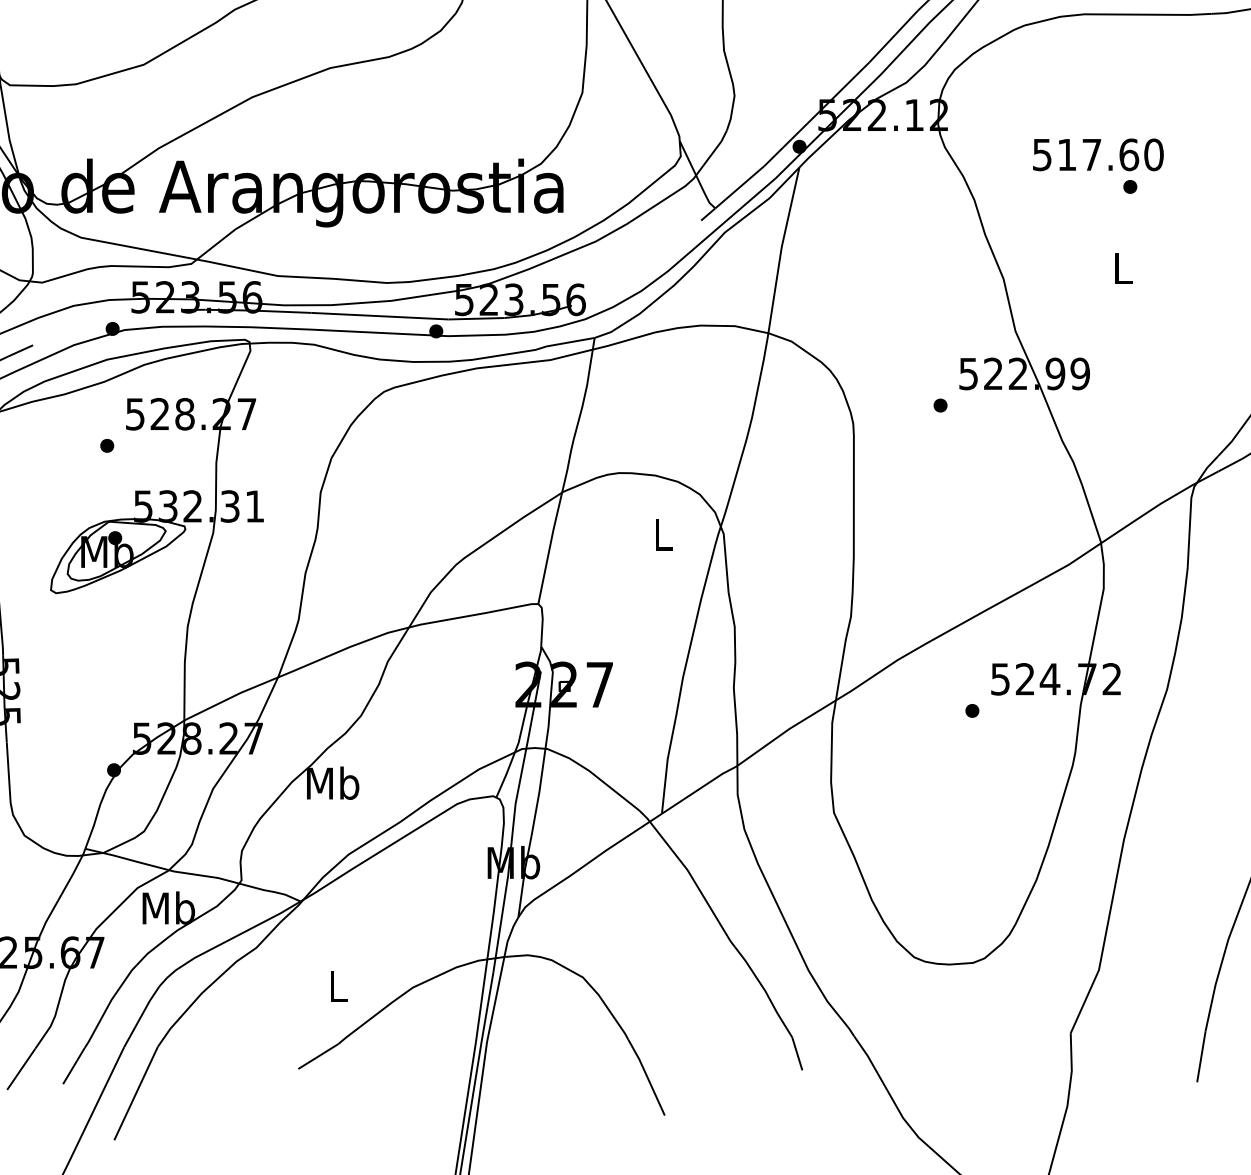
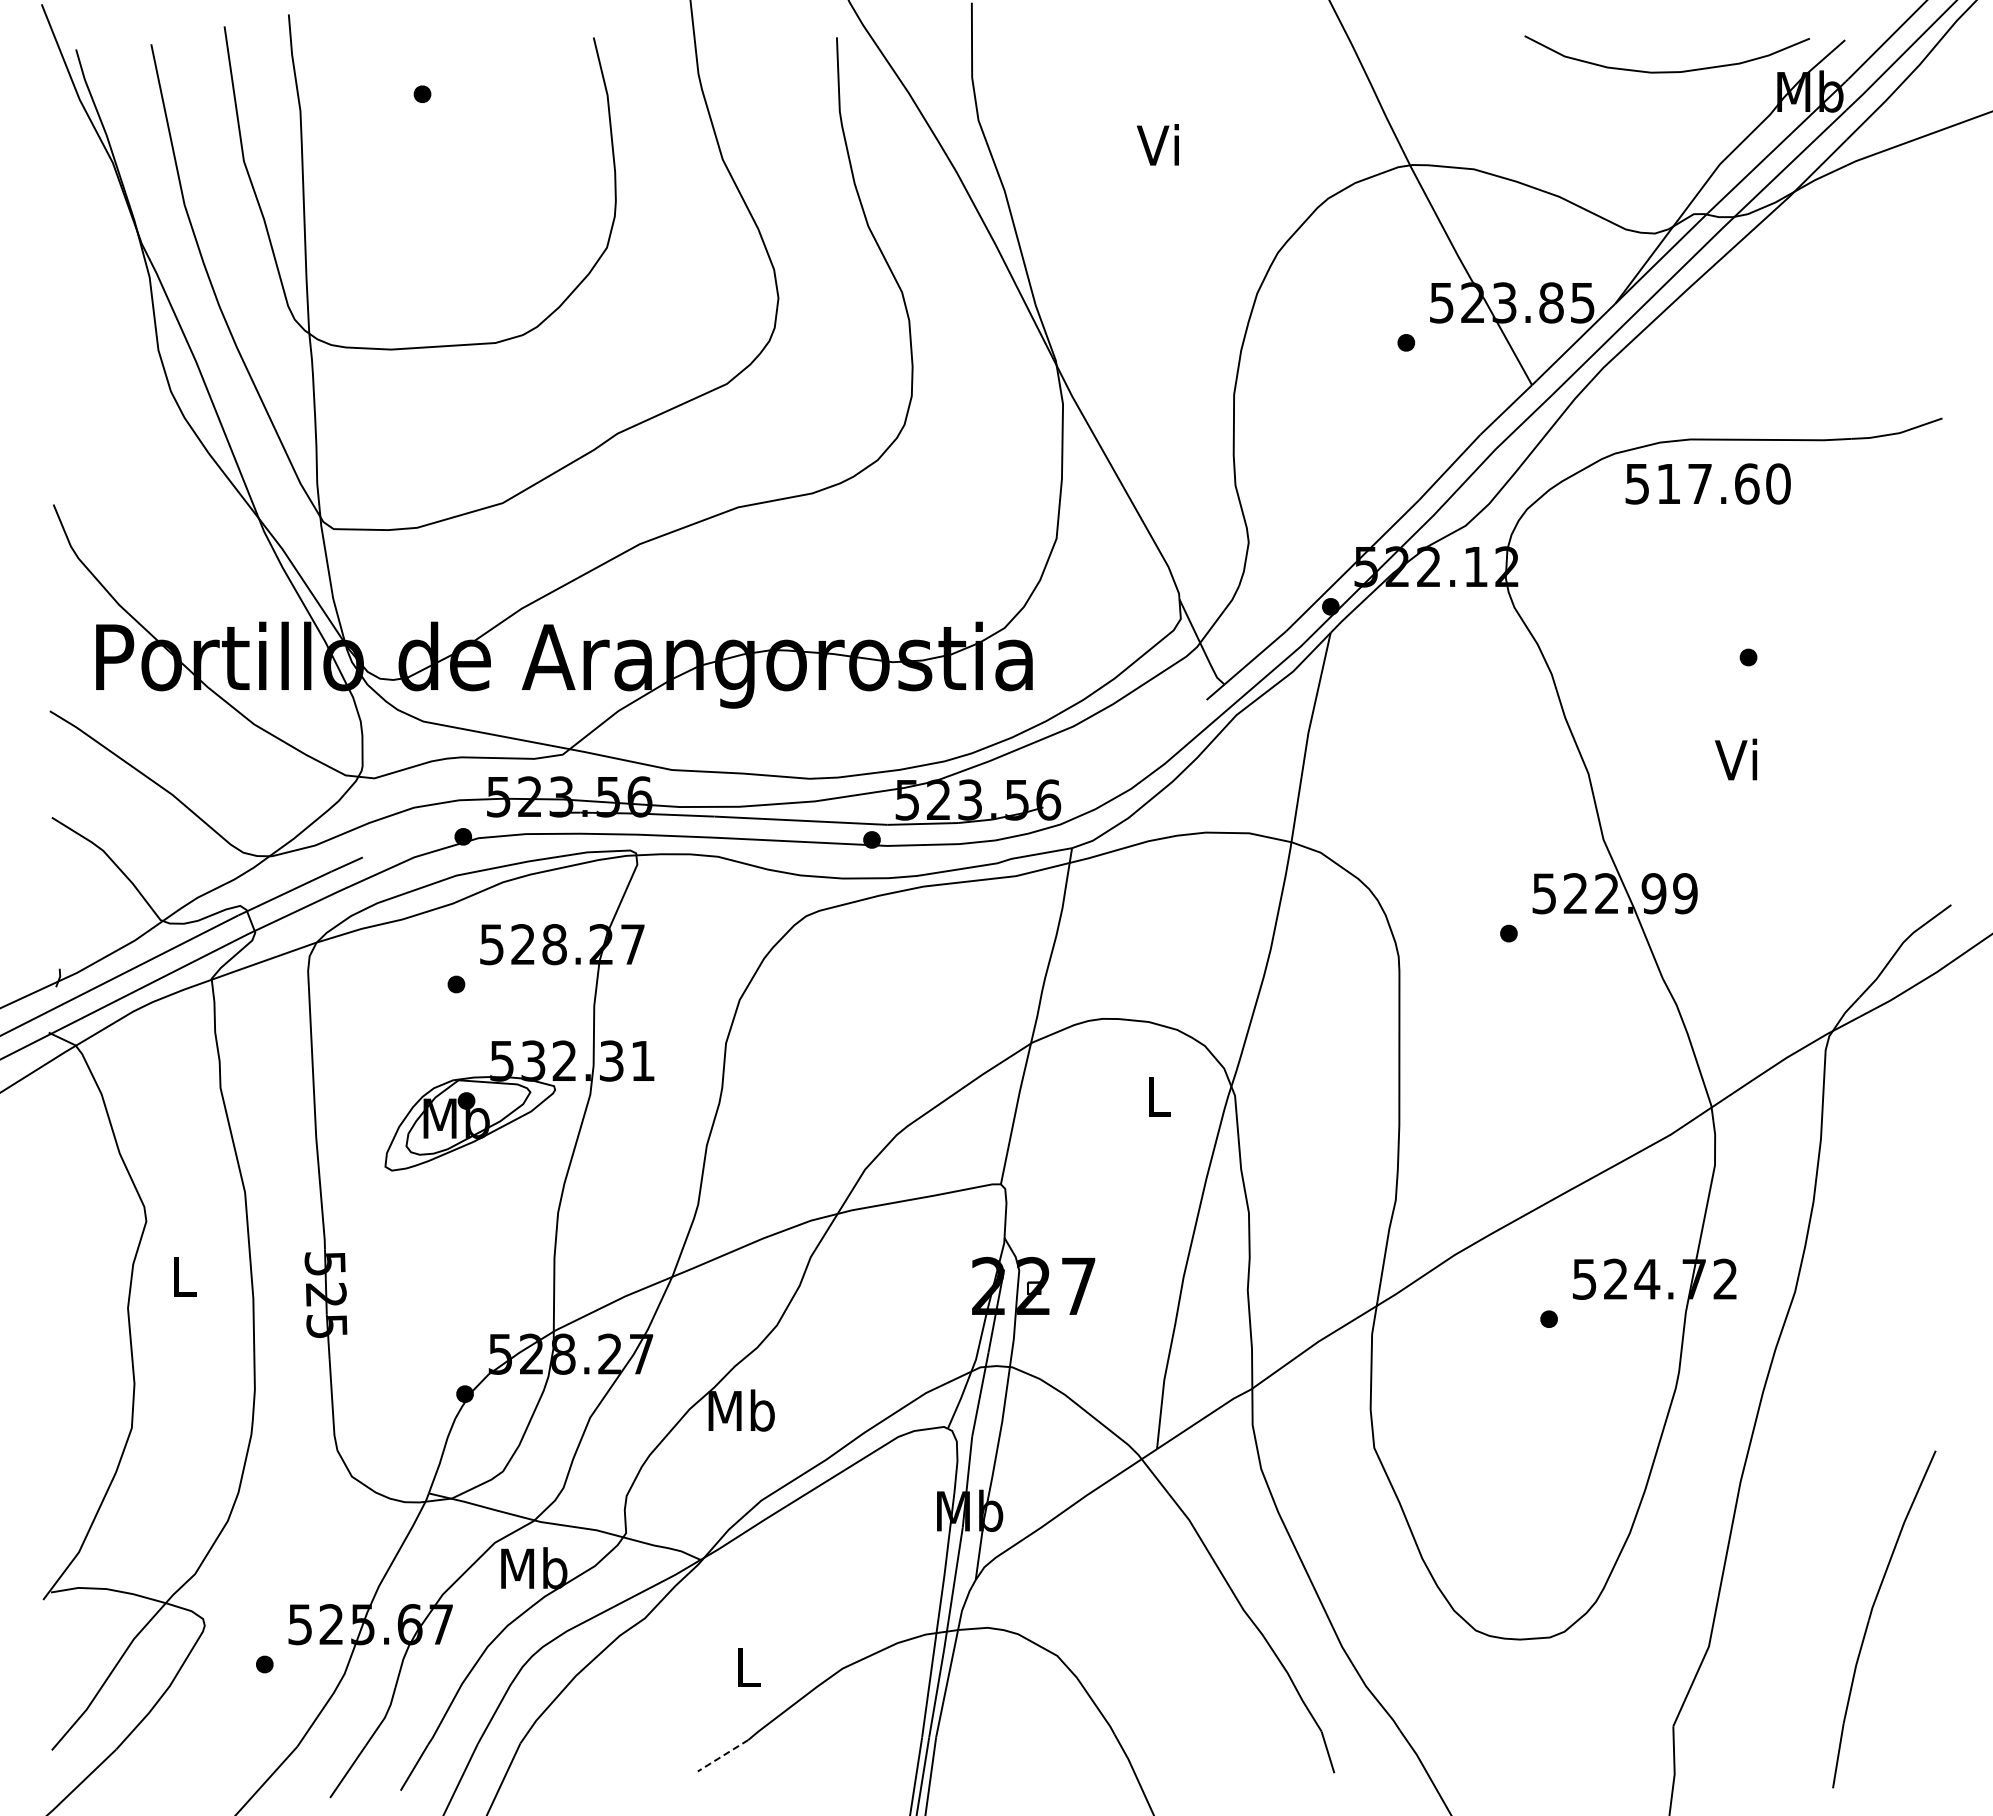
text: (1097, 154) -> (1707, 483), moved
text: (1120, 267) -> (1736, 759), L -> Vi
line: (318, 1056) -> (723, 1755), solid -> dashed

